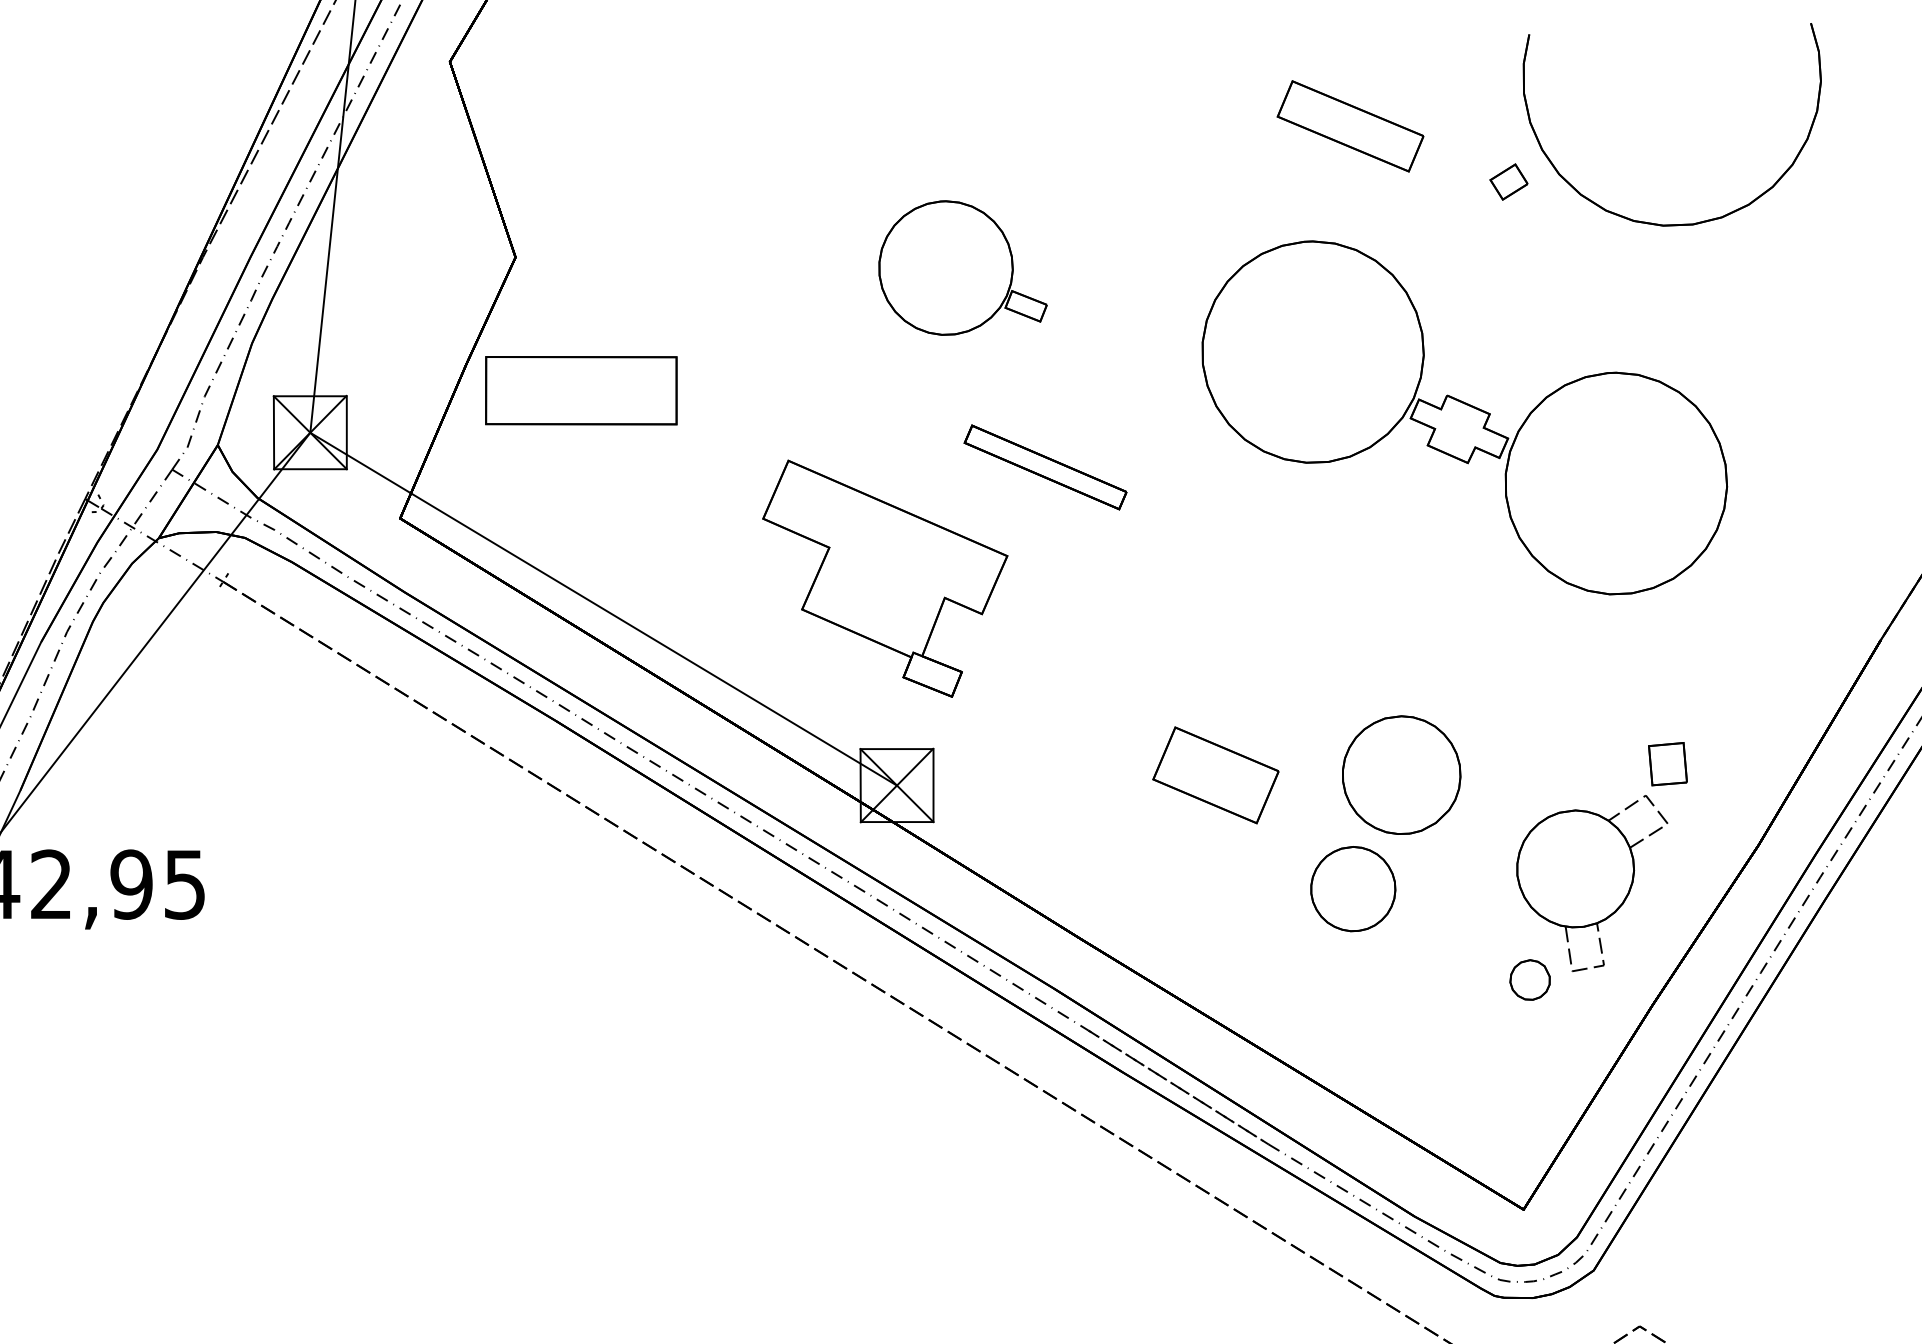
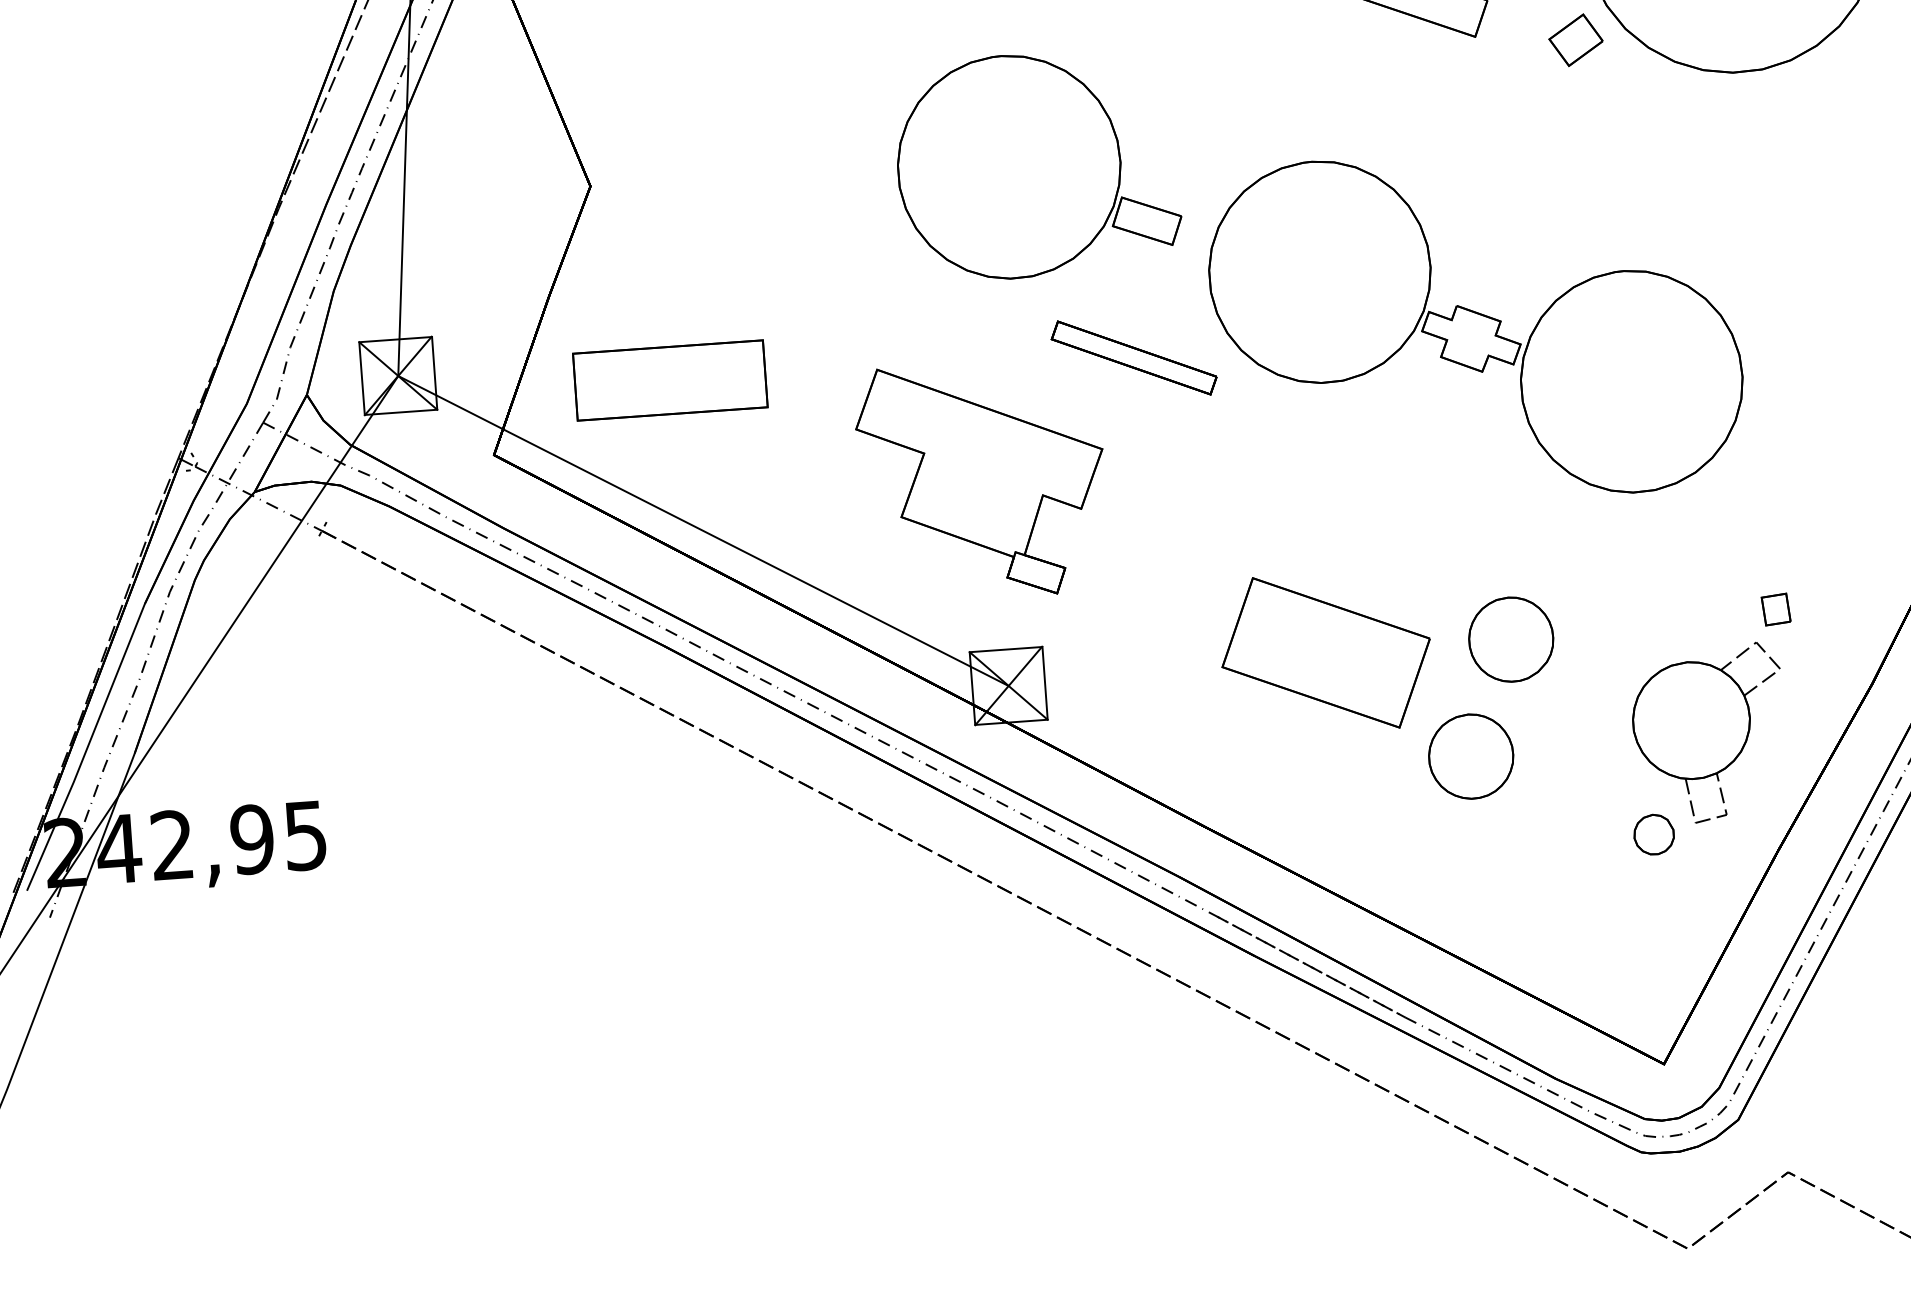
part: (1508, 181) -> (1575, 39), size x1.43
part: (962, 267) -> (1036, 164), size x1.67
part: (581, 390) -> (670, 380), moved
part: (1464, 417) -> (1475, 326), moved
part: (1667, 764) -> (1775, 609), size x0.71
part: (1215, 775) -> (1325, 653), size x1.67
part: (1401, 775) -> (1511, 639), size x0.71

